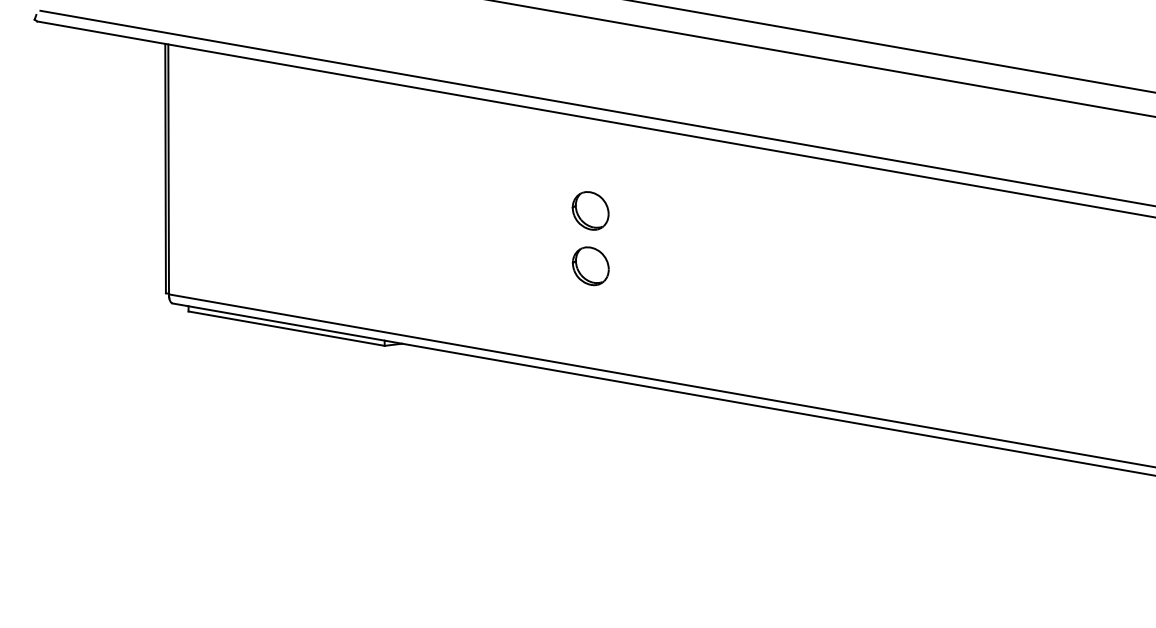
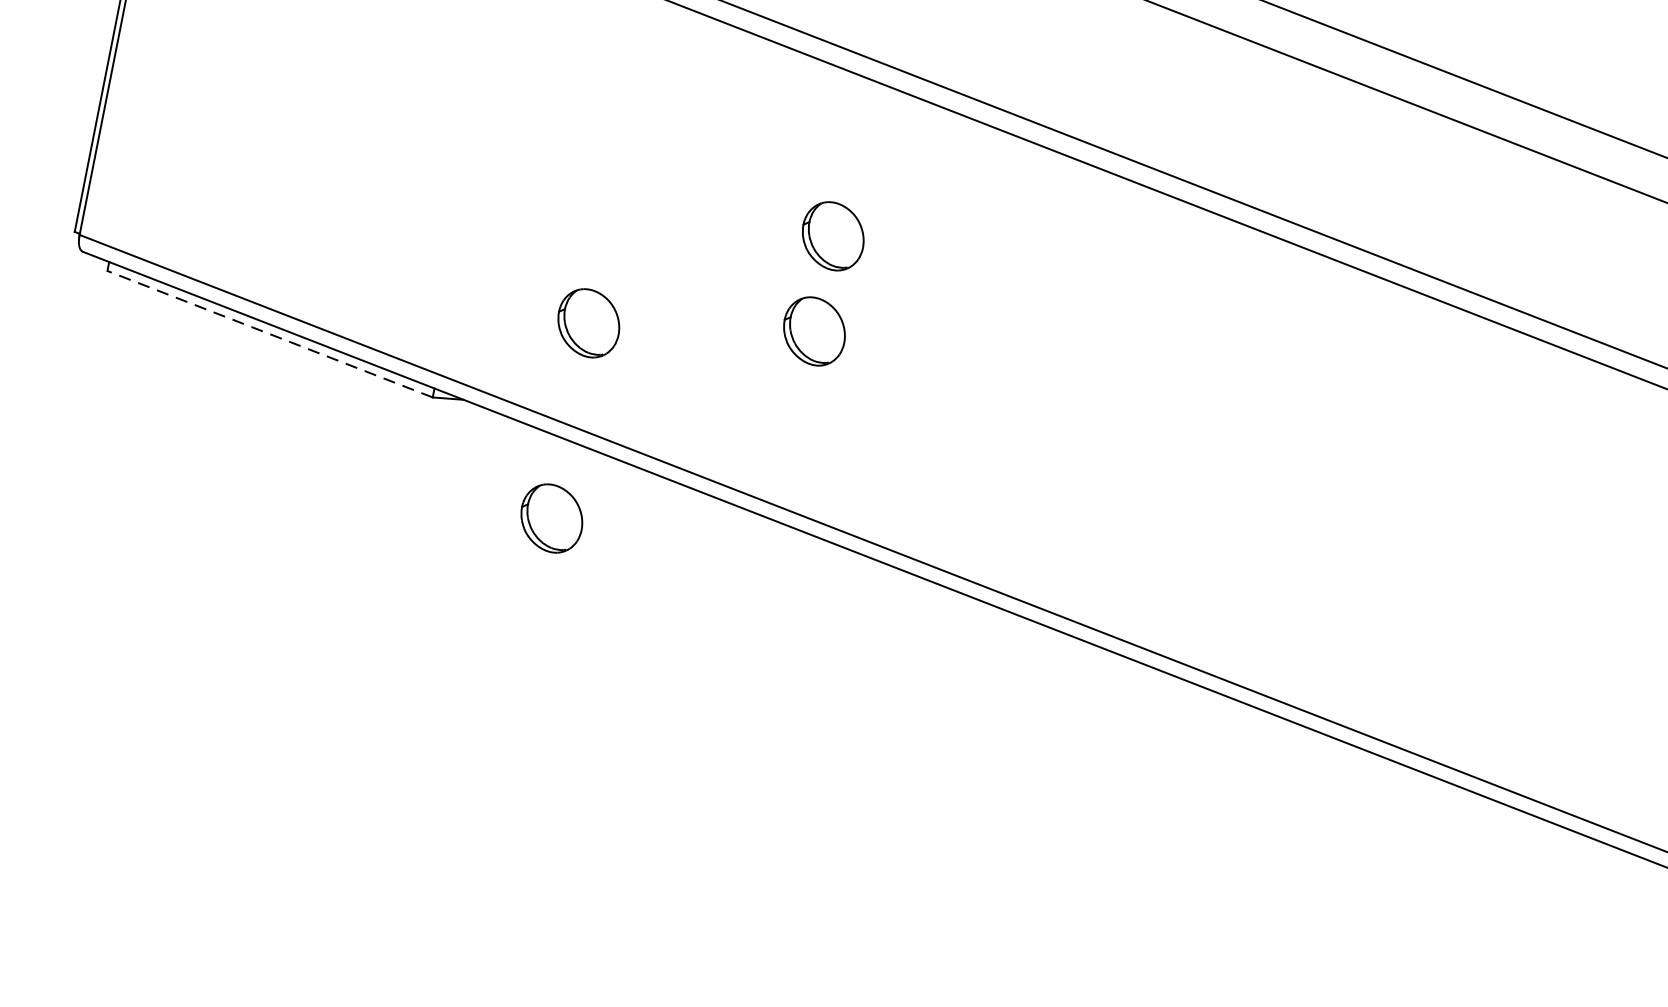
part: (463, 286) -> (588, 322), added
line: (286, 328) -> (269, 333), solid -> dashed
part: (464, 400) -> (551, 518), added

